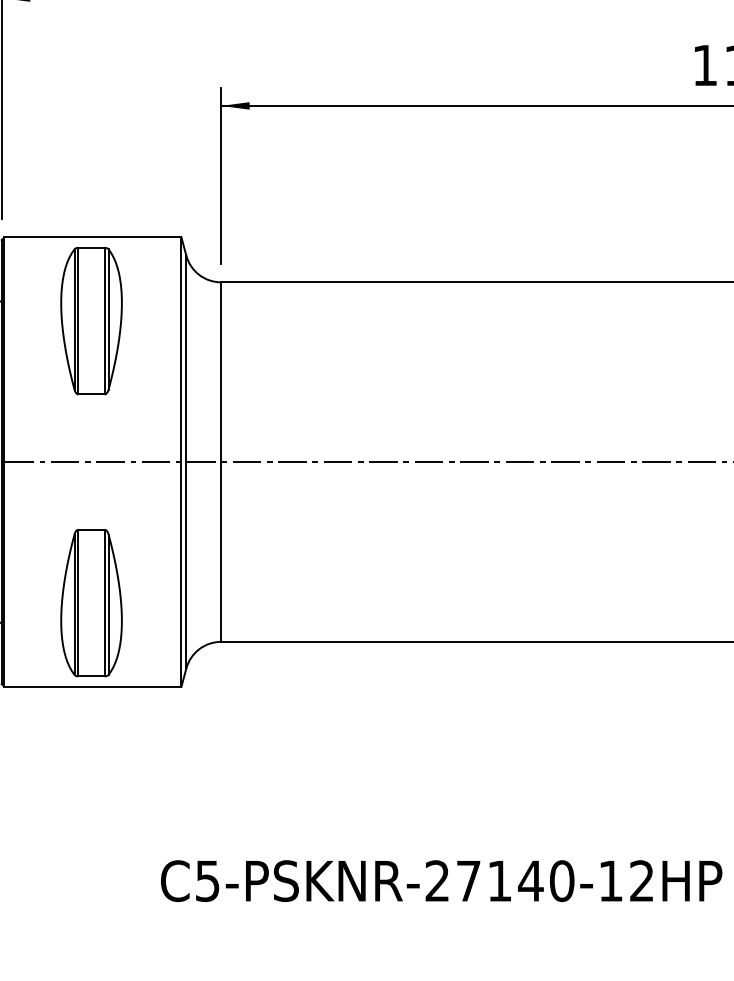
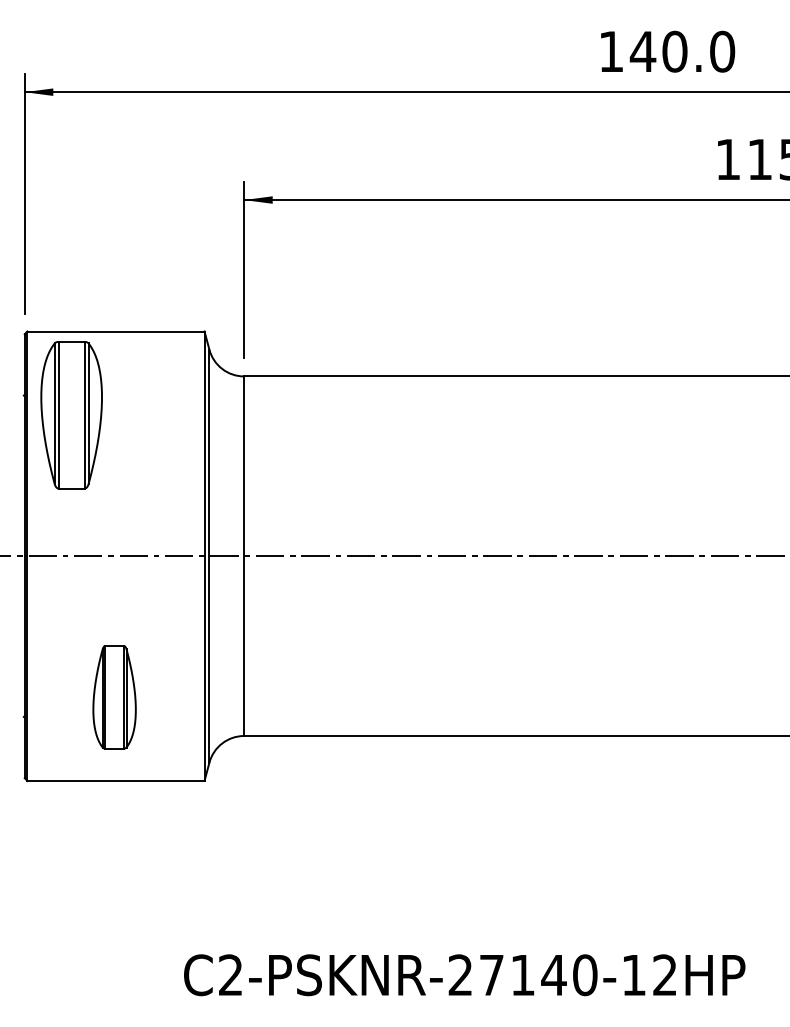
part: (91, 321) -> (71, 415), moved
part: (91, 603) -> (114, 697), size x0.7
text: (207, 881) -> (230, 975), C5-PSKNR-27140-12HP -> C2-PSKNR-27140-12HP

